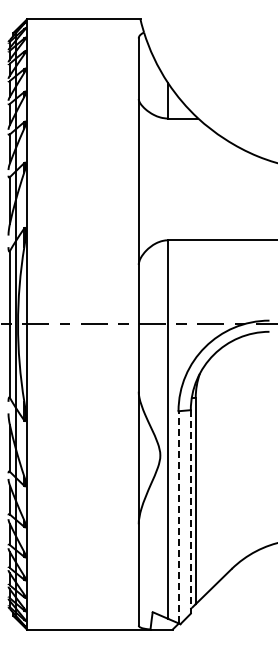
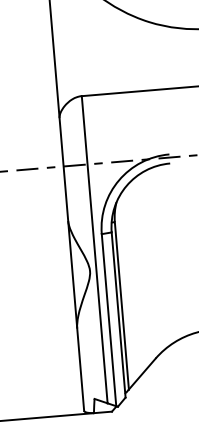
line: (190, 511) -> (118, 314), dashed -> solid
line: (178, 516) -> (108, 319), dashed -> solid

